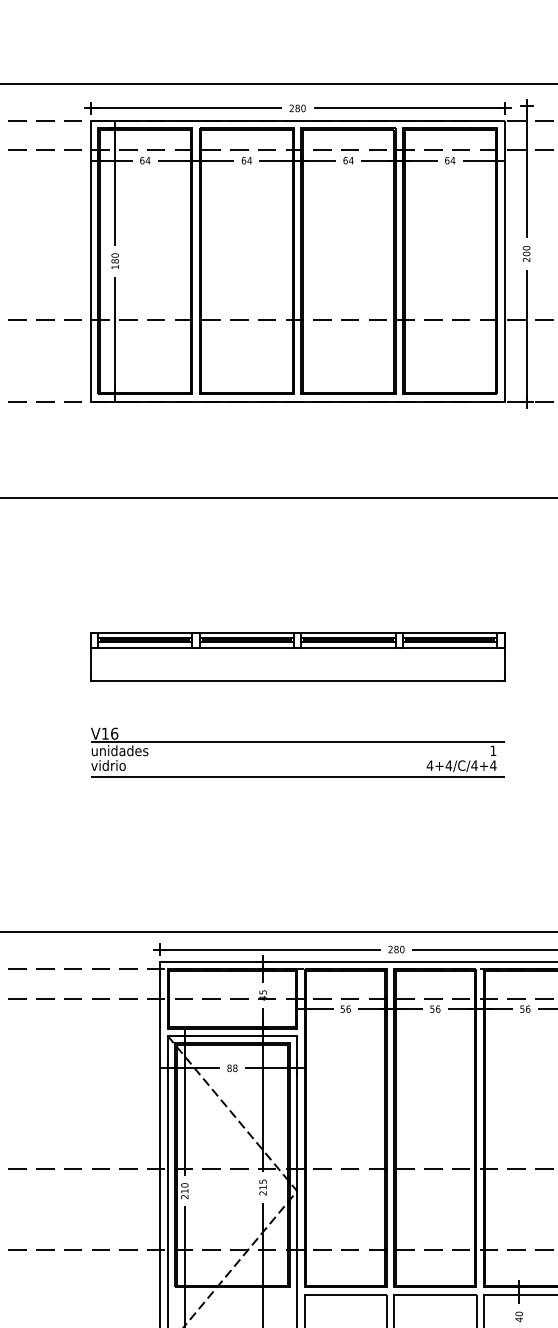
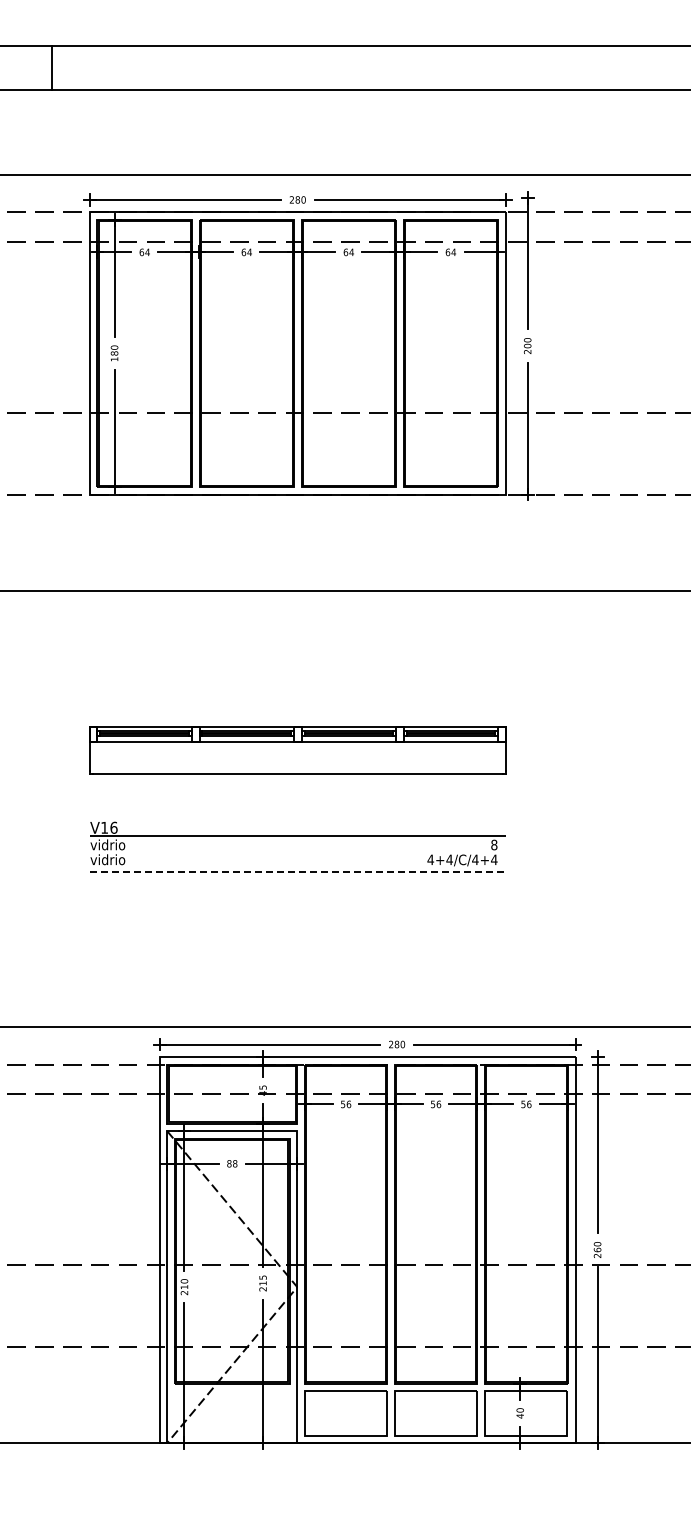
text: (119, 750) -> (118, 844), unidades -> vidrio
text: (493, 750) -> (494, 844), 1 -> 8
line: (297, 777) -> (297, 871), solid -> dashed

